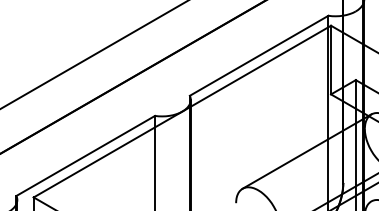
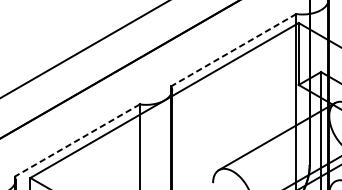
line: (258, 56) -> (233, 50), solid -> dashed
line: (85, 156) -> (77, 141), solid -> dashed

